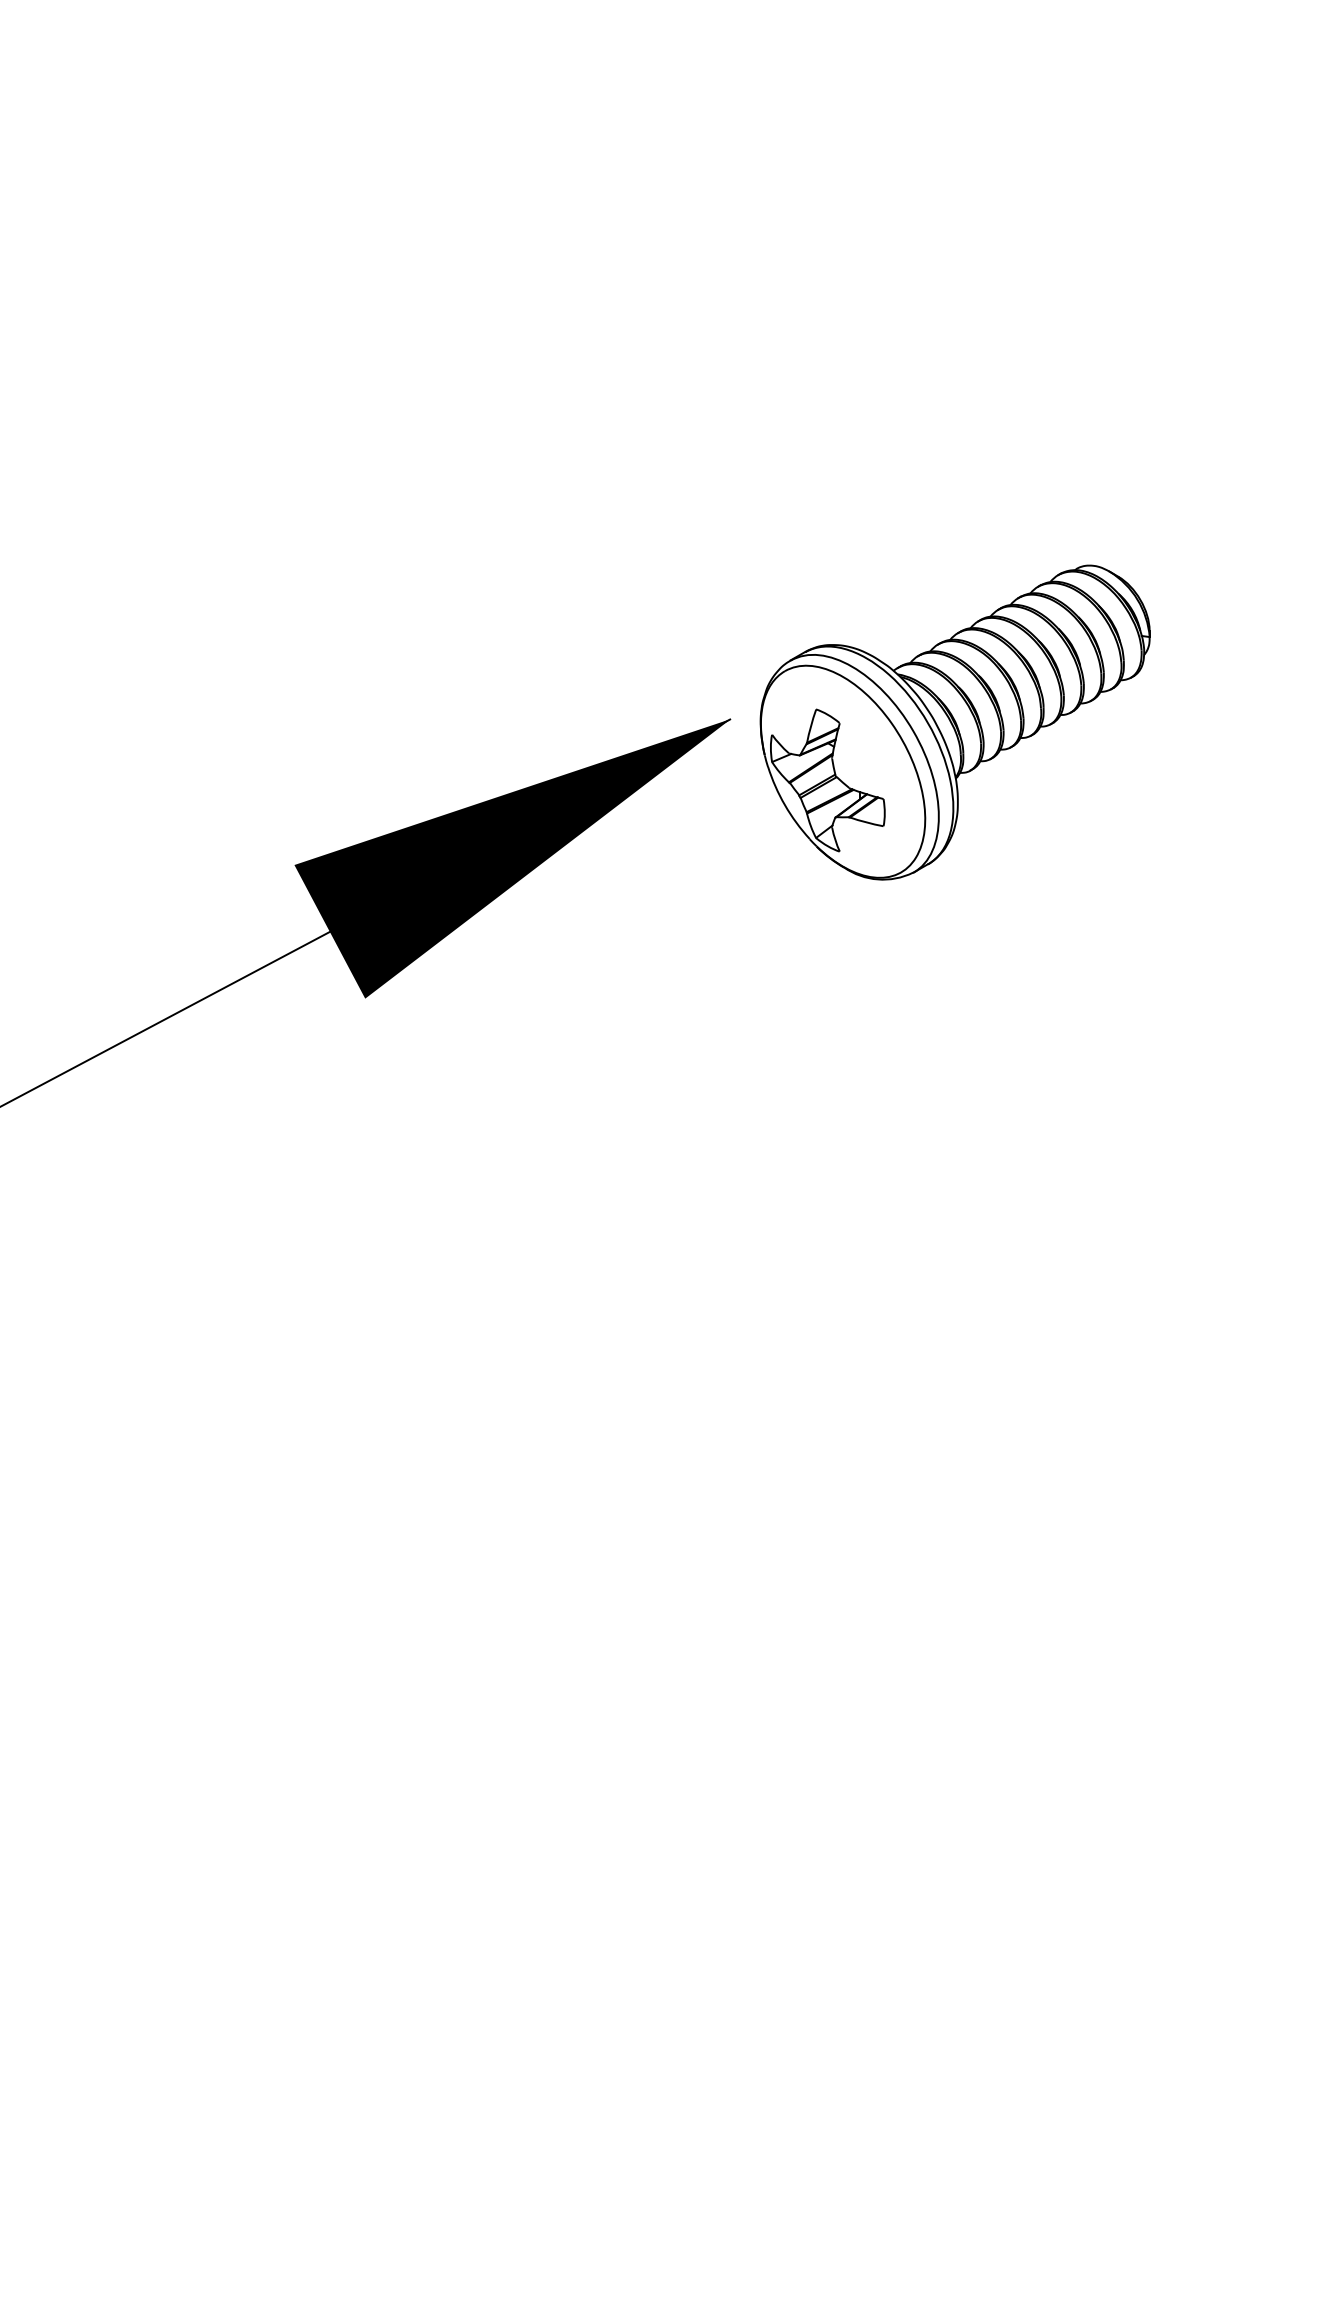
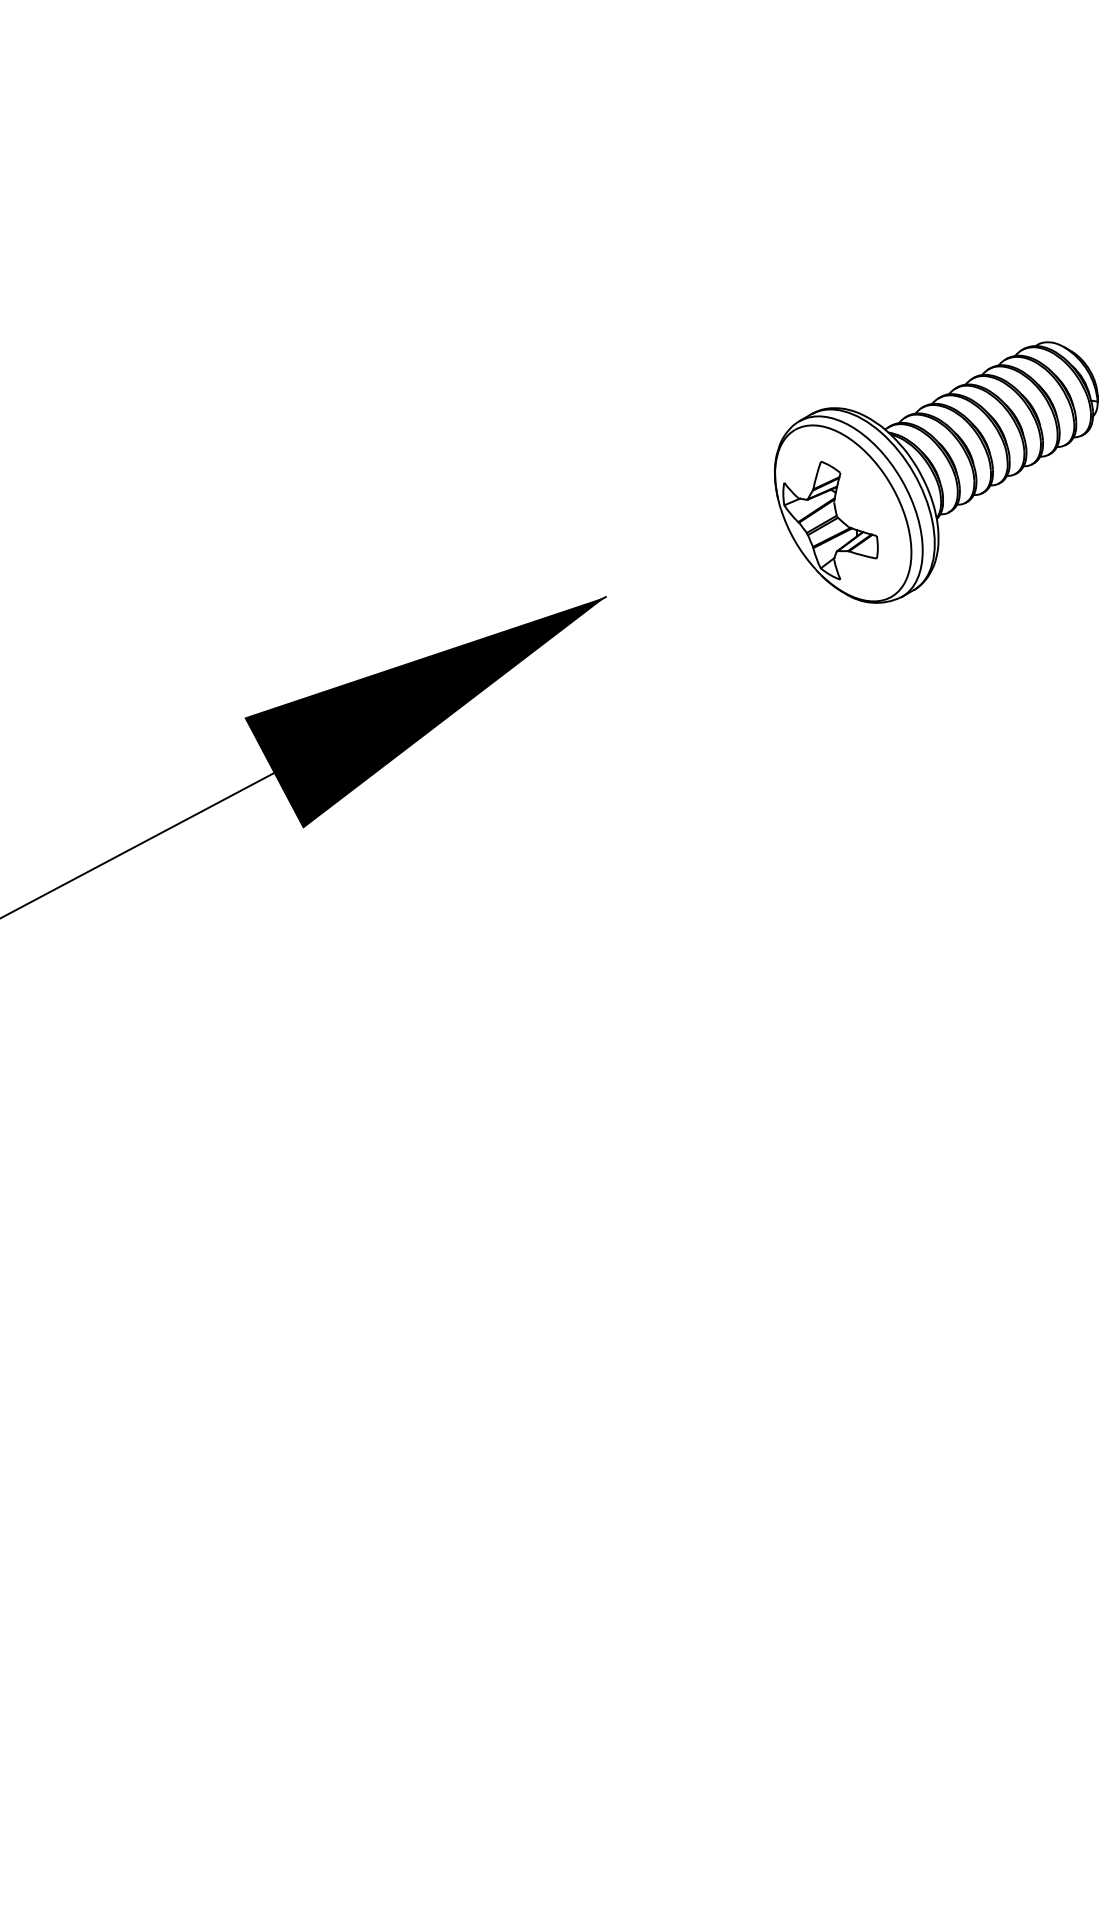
part: (954, 722) -> (935, 472), moved

